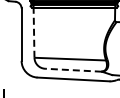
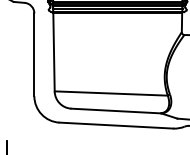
line: (34, 33) -> (54, 53), dashed -> solid
line: (72, 70) -> (114, 111), dashed -> solid

